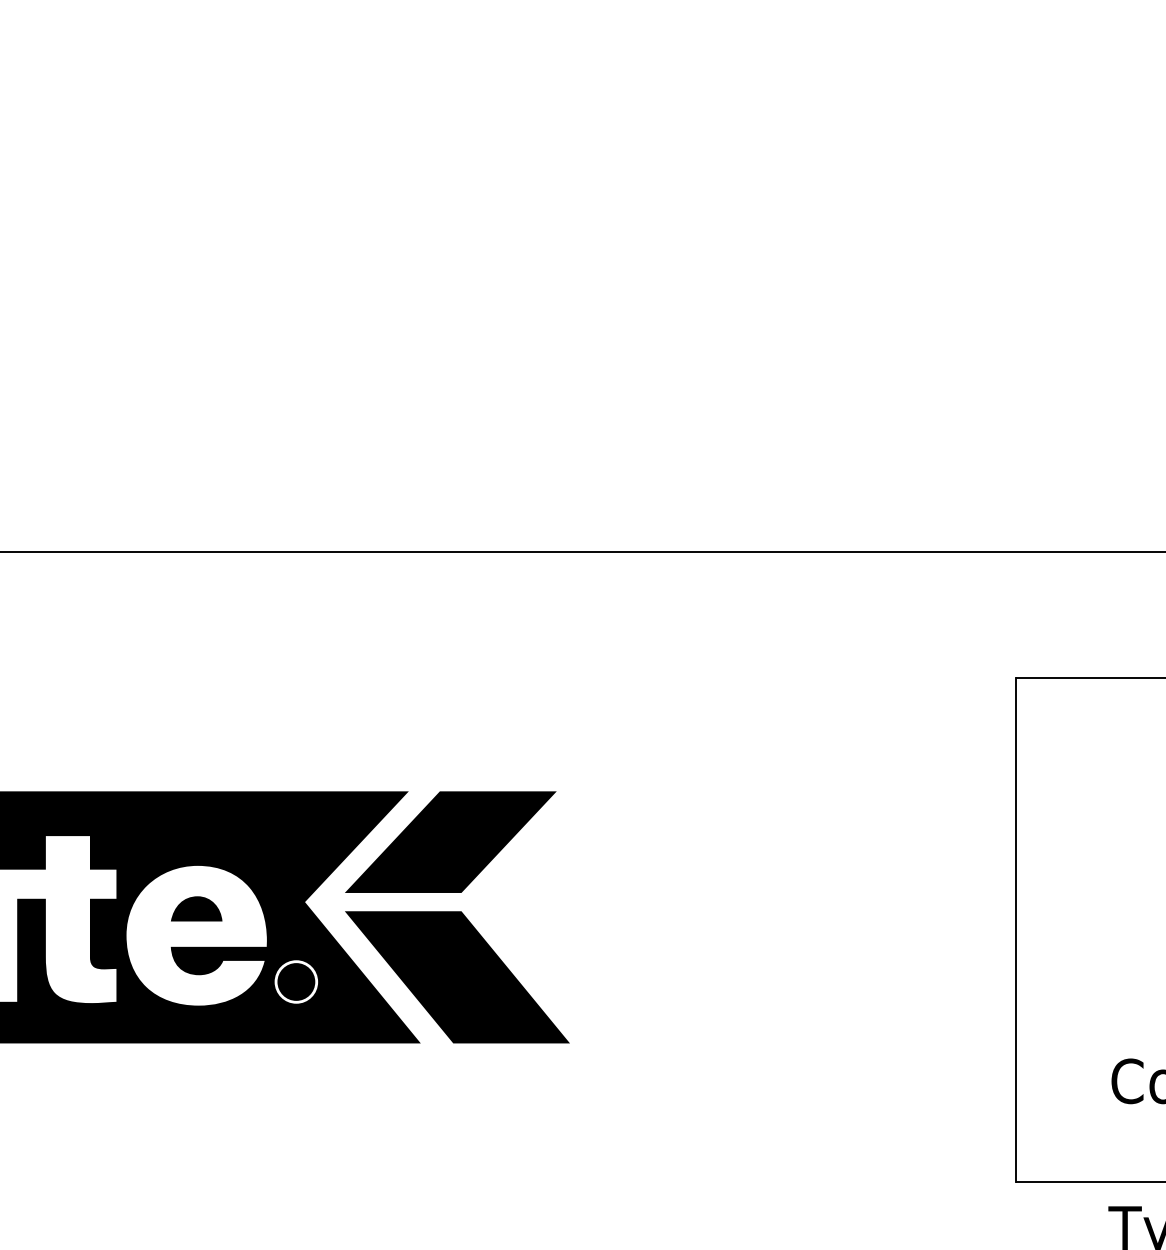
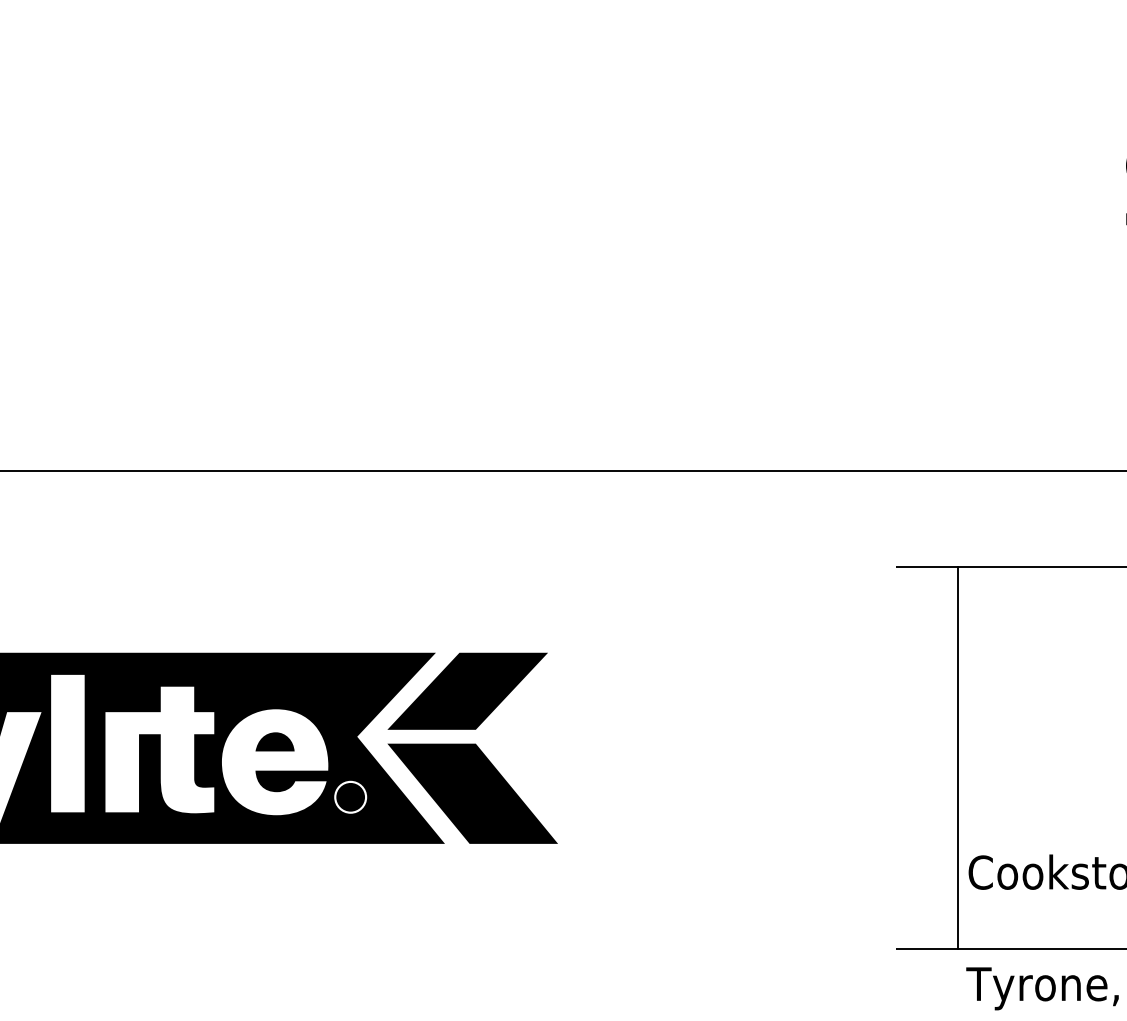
line: (1016, 929) -> (958, 757), moved

